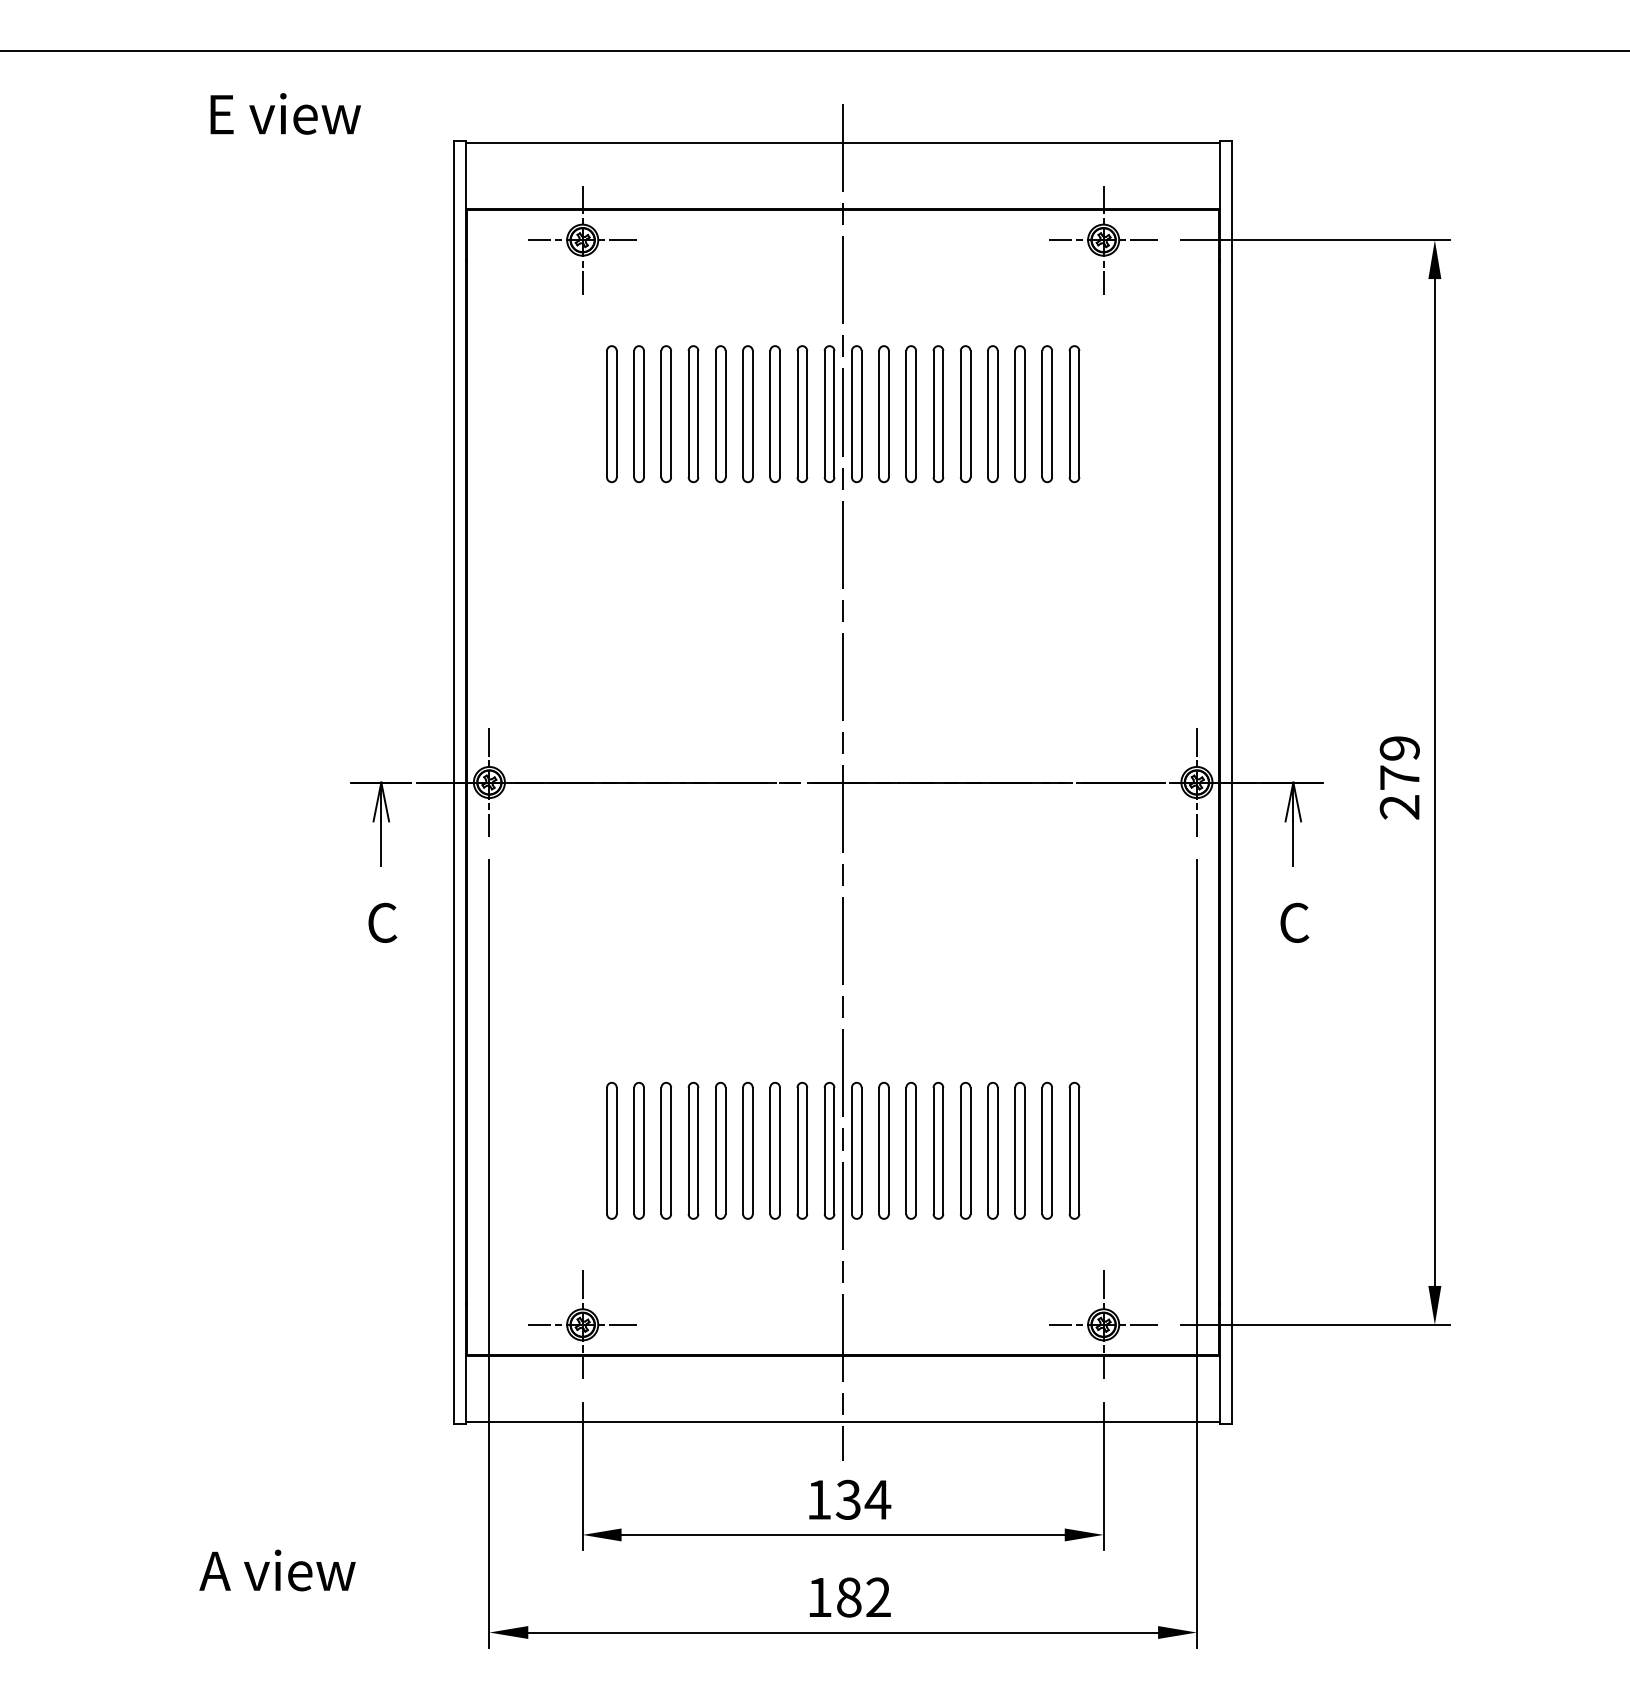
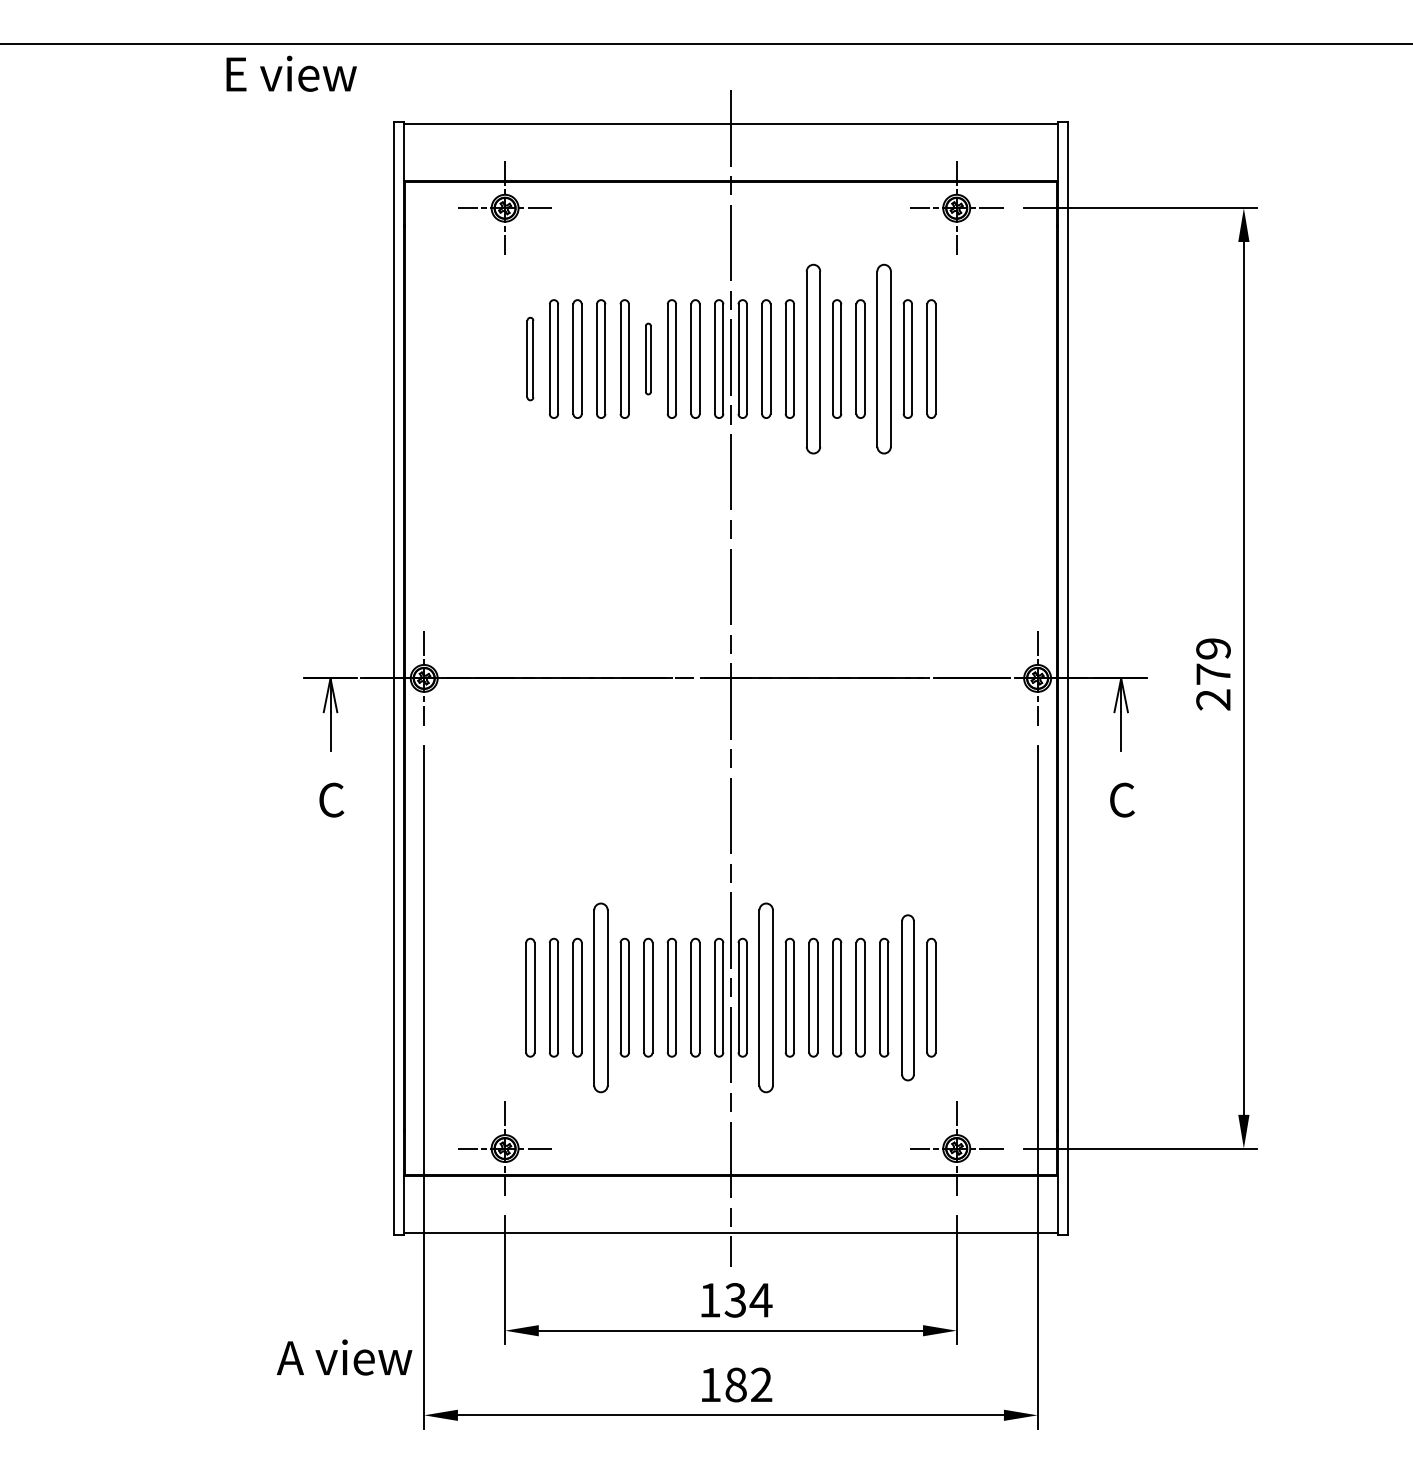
text: (285, 113) -> (291, 73), moved
part: (611, 413) -> (530, 358), size x0.7
part: (748, 413) -> (648, 358), size x0.6
part: (938, 413) -> (813, 358), size x1.6
part: (1020, 413) -> (884, 358), size x1.6
part: (693, 1150) -> (601, 997), size x1.6
part: (884, 1150) -> (766, 997), size x1.6
part: (1046, 1150) -> (907, 997), size x1.4
text: (277, 1570) -> (344, 1357), moved

